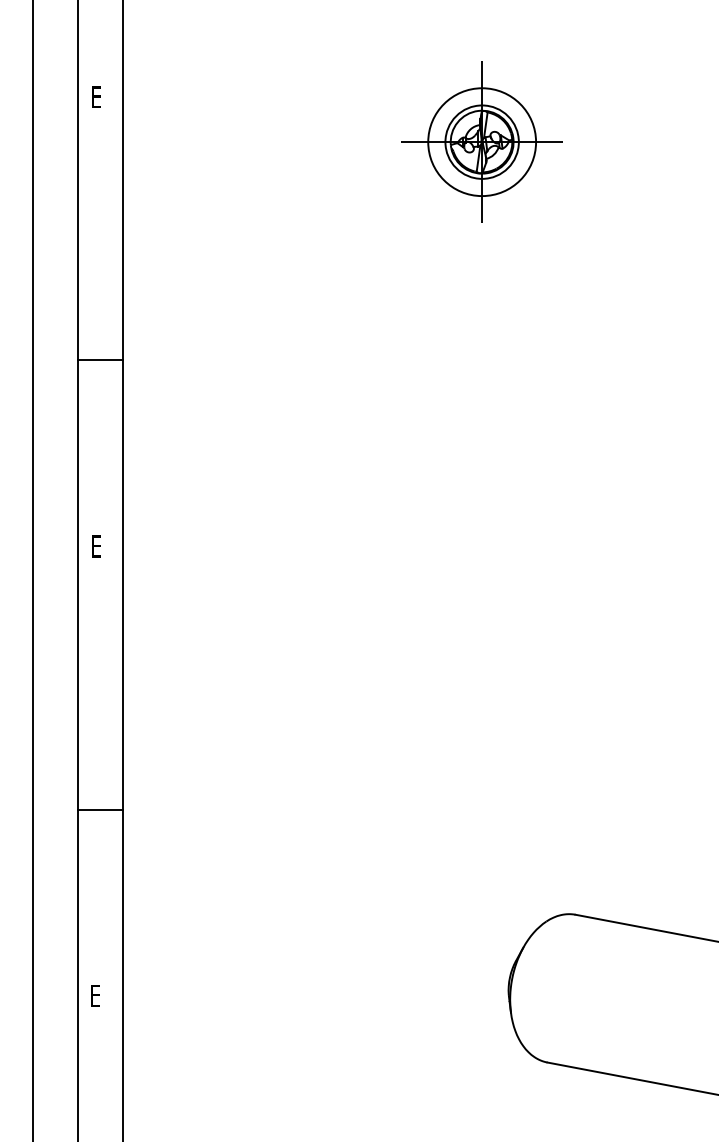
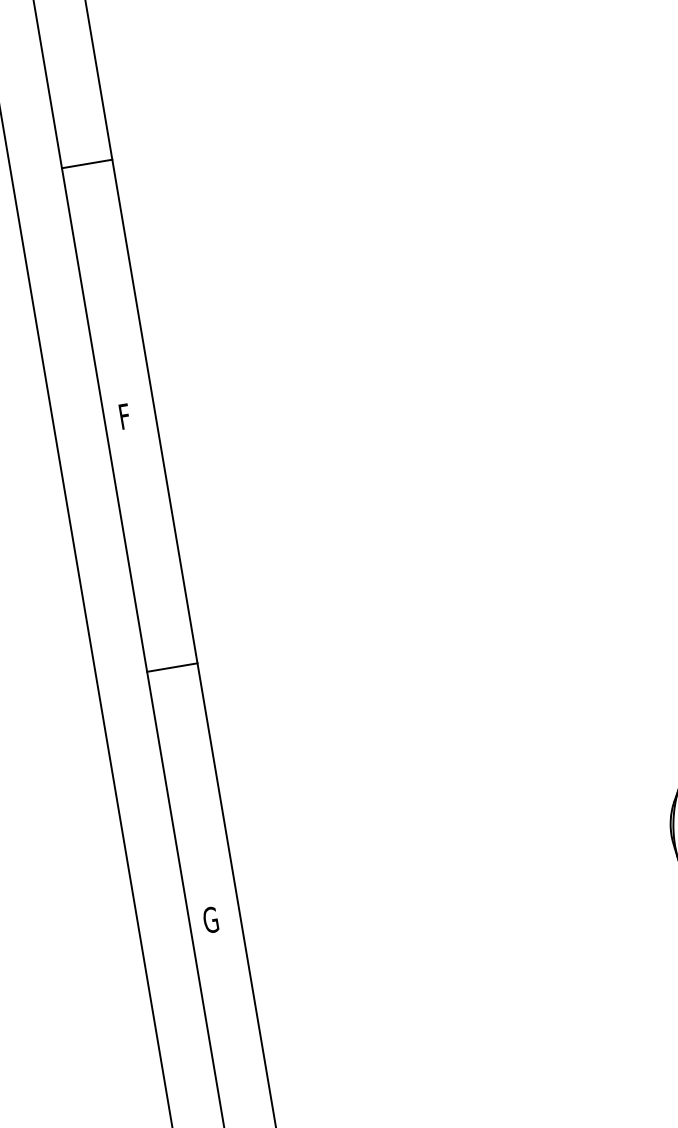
line: (99, 359) -> (86, 163), moved
text: (97, 546) -> (126, 416), E -> F
line: (99, 810) -> (171, 668), moved
text: (96, 995) -> (210, 919), E -> G

